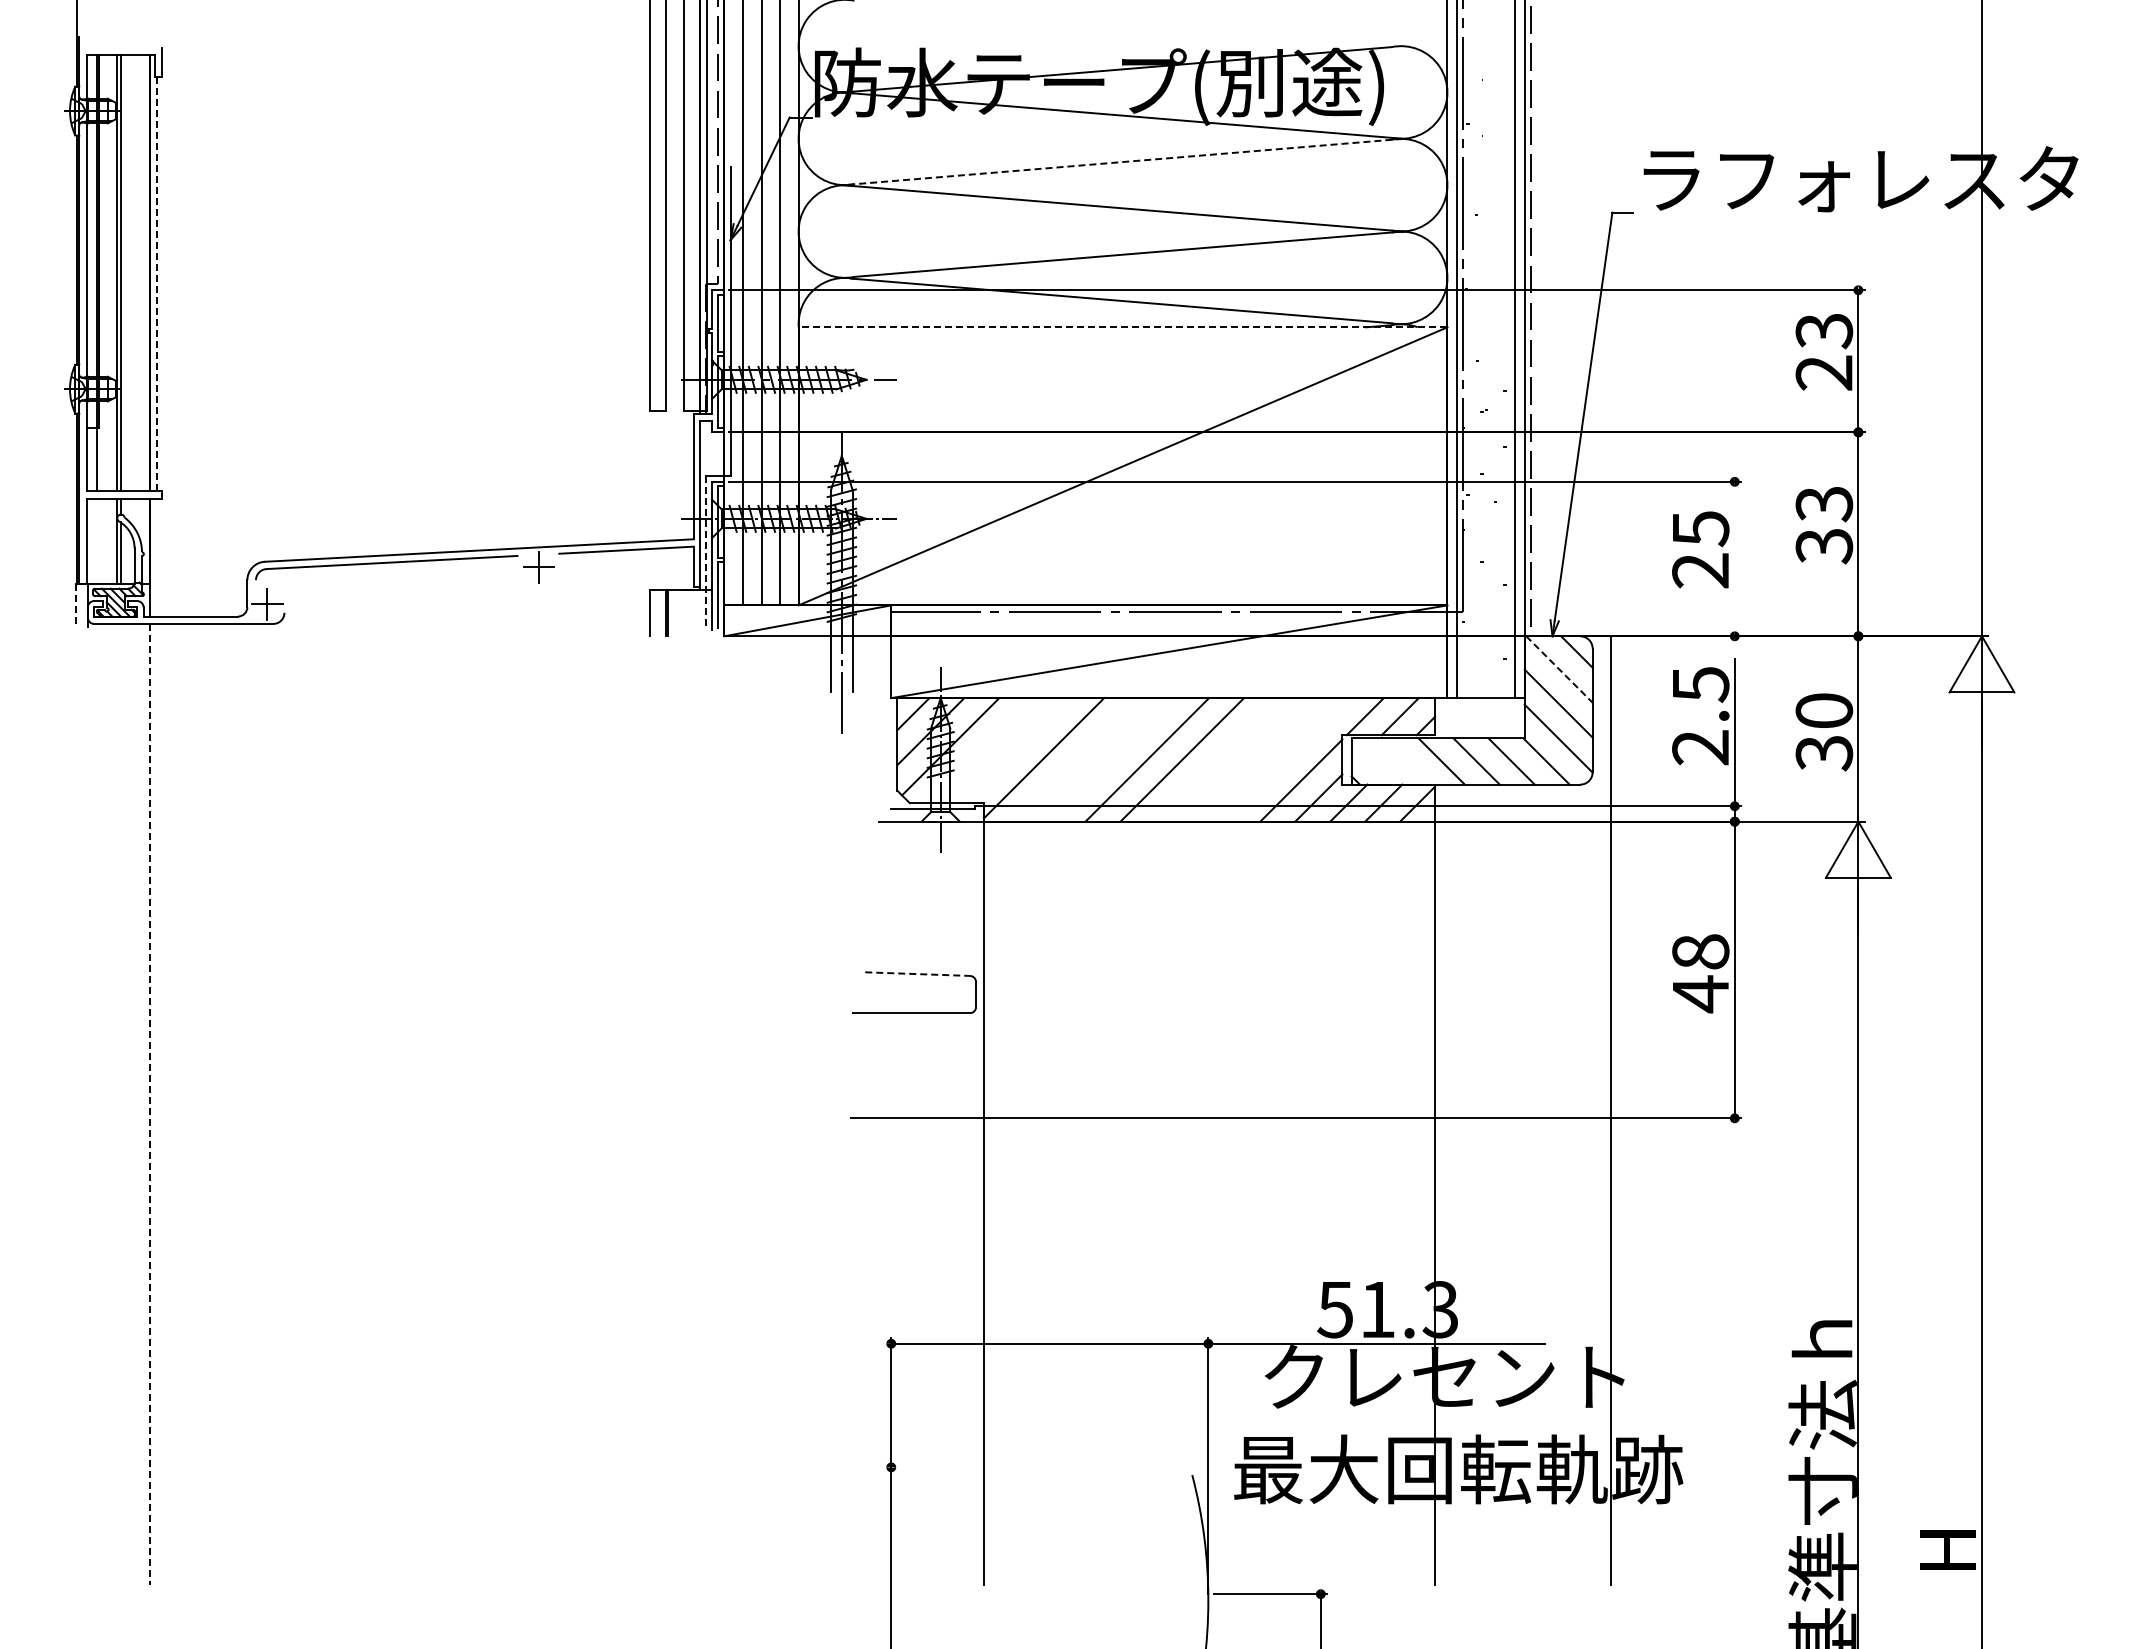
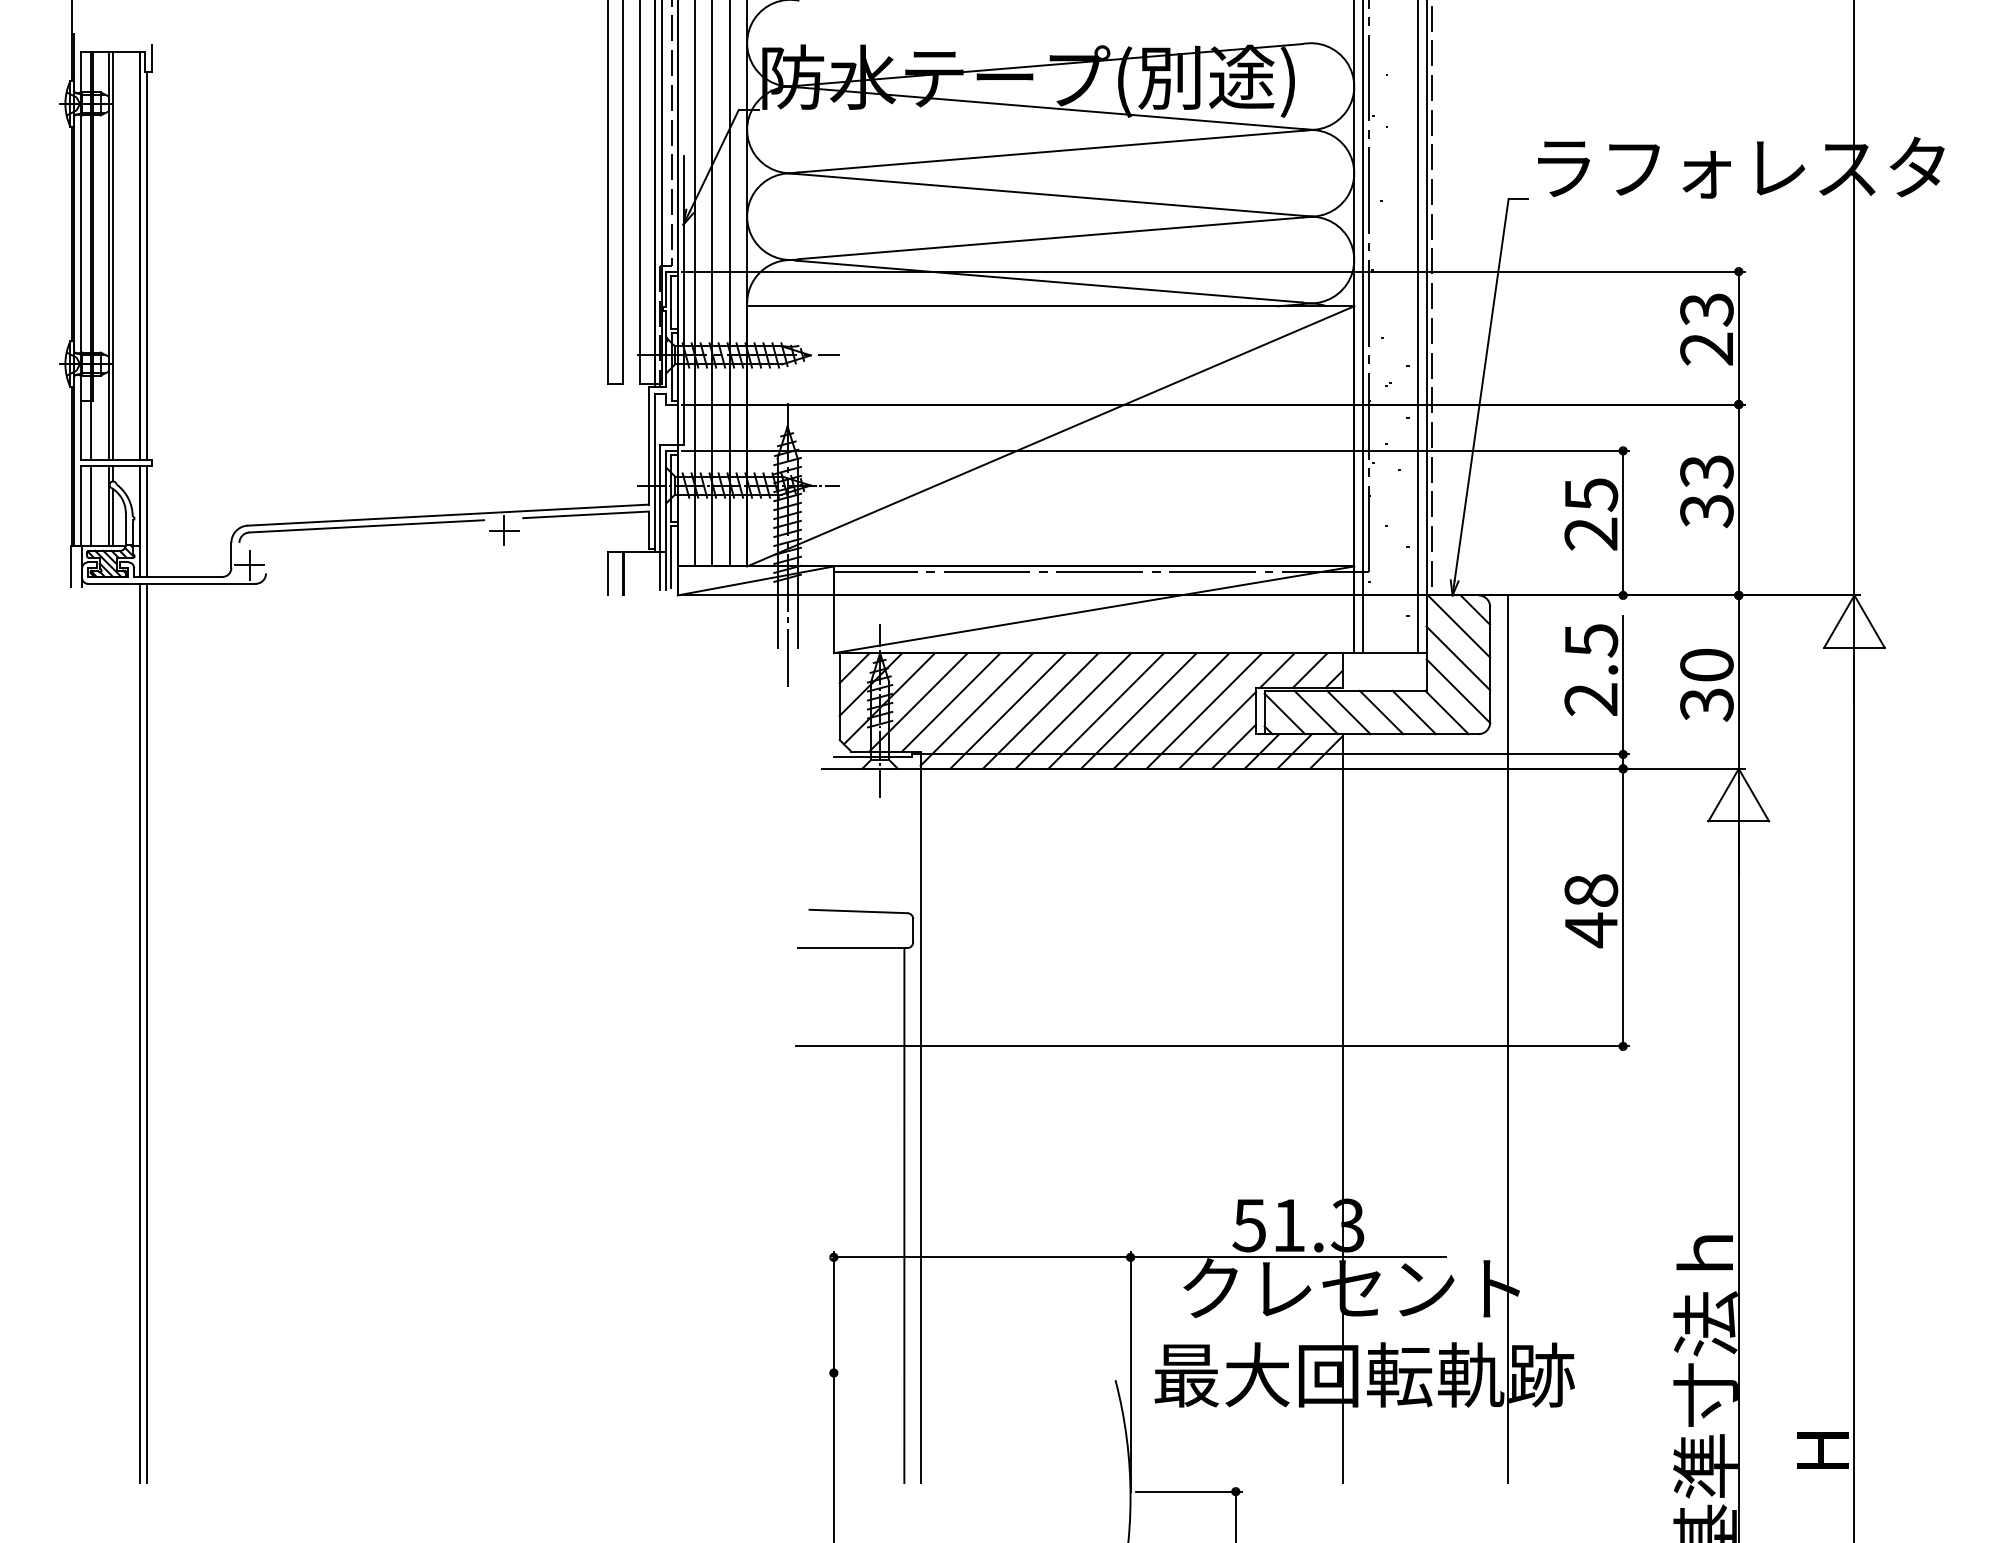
line: (1125, 161) -> (1053, 151), dashed -> solid
line: (157, 284) -> (147, 266), dashed -> solid
line: (1122, 327) -> (1050, 306), dashed -> solid
line: (97, 540) -> (91, 505), added
line: (705, 553) -> (660, 517), dashed -> solid
line: (157, 557) -> (147, 521), added
line: (1734, 558) -> (1622, 522), added
line: (75, 605) -> (70, 566), dashed -> solid
line: (1559, 669) -> (1459, 626), dashed -> solid
line: (981, 750) -> (918, 702), added
line: (1016, 750) -> (951, 702), added
line: (1077, 759) -> (1008, 710), added
line: (1112, 759) -> (1040, 710), added
line: (1216, 759) -> (1138, 710), added
line: (1251, 759) -> (1170, 710), added
line: (1286, 759) -> (1203, 710), added
line: (1406, 761) -> (1315, 712), added
line: (1372, 762) -> (1284, 713), added
line: (918, 974) -> (859, 911), dashed -> solid
line: (157, 1103) -> (147, 1032), added
line: (149, 1104) -> (139, 1033), dashed -> solid
line: (966, 1298) -> (904, 1215), added

